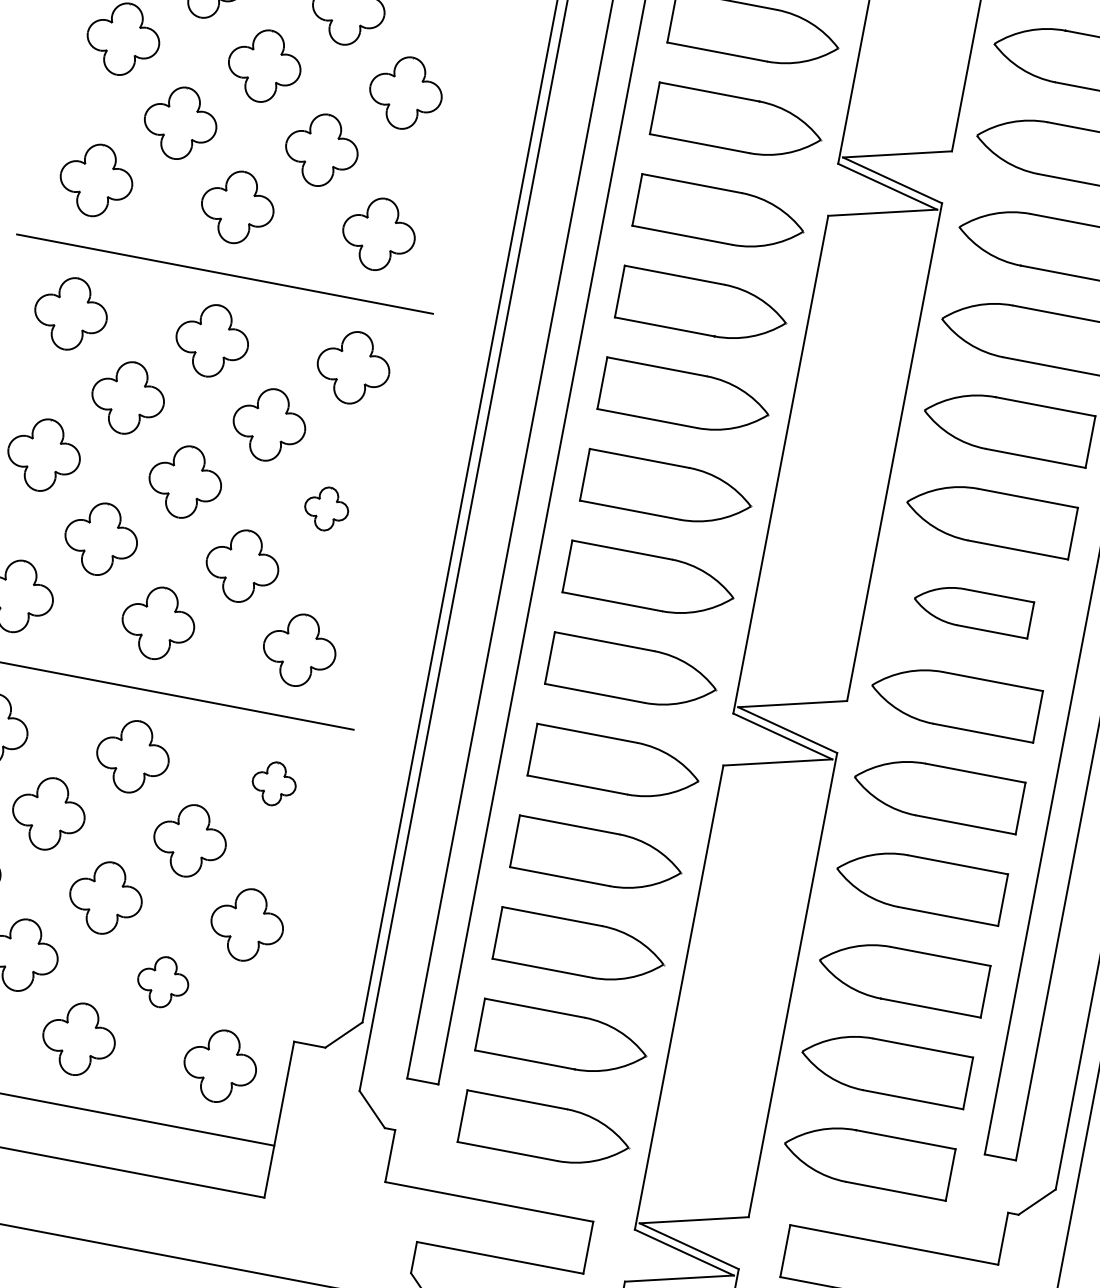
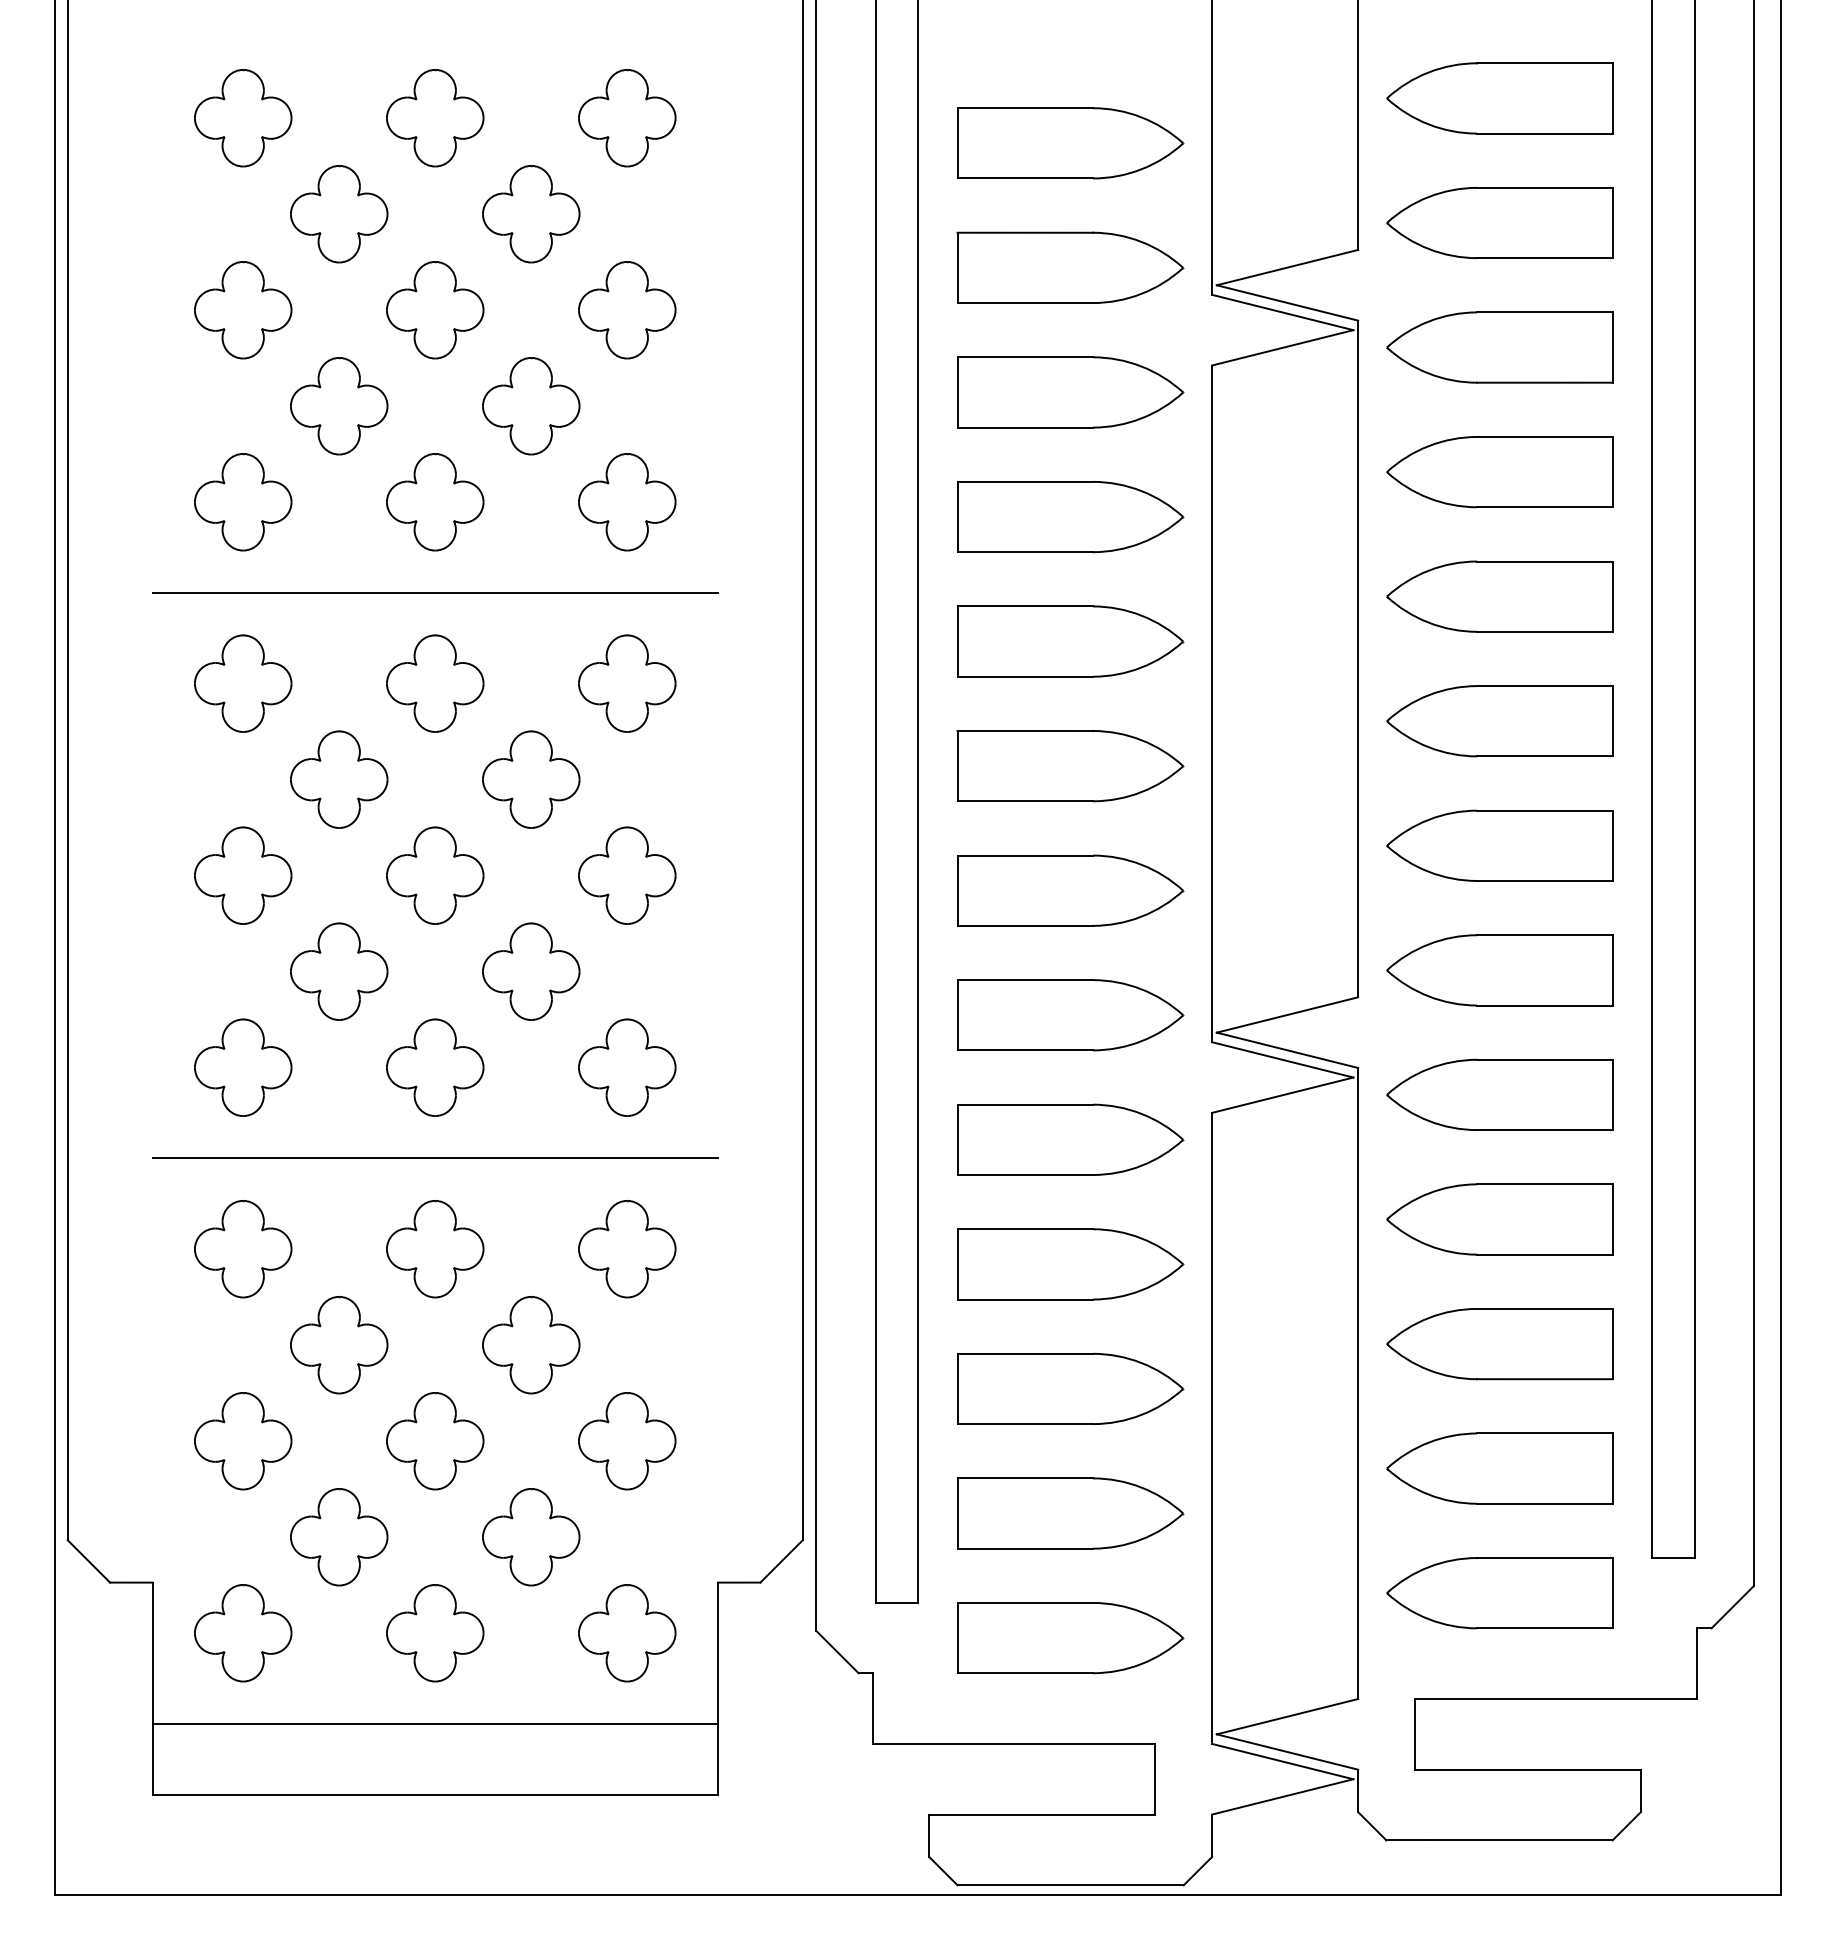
part: (326, 508) -> (627, 875), size x1.67
part: (972, 609) -> (1499, 845), size x1.43
part: (274, 784) -> (627, 1249), size x1.67
part: (163, 982) -> (531, 1537), size x1.43

